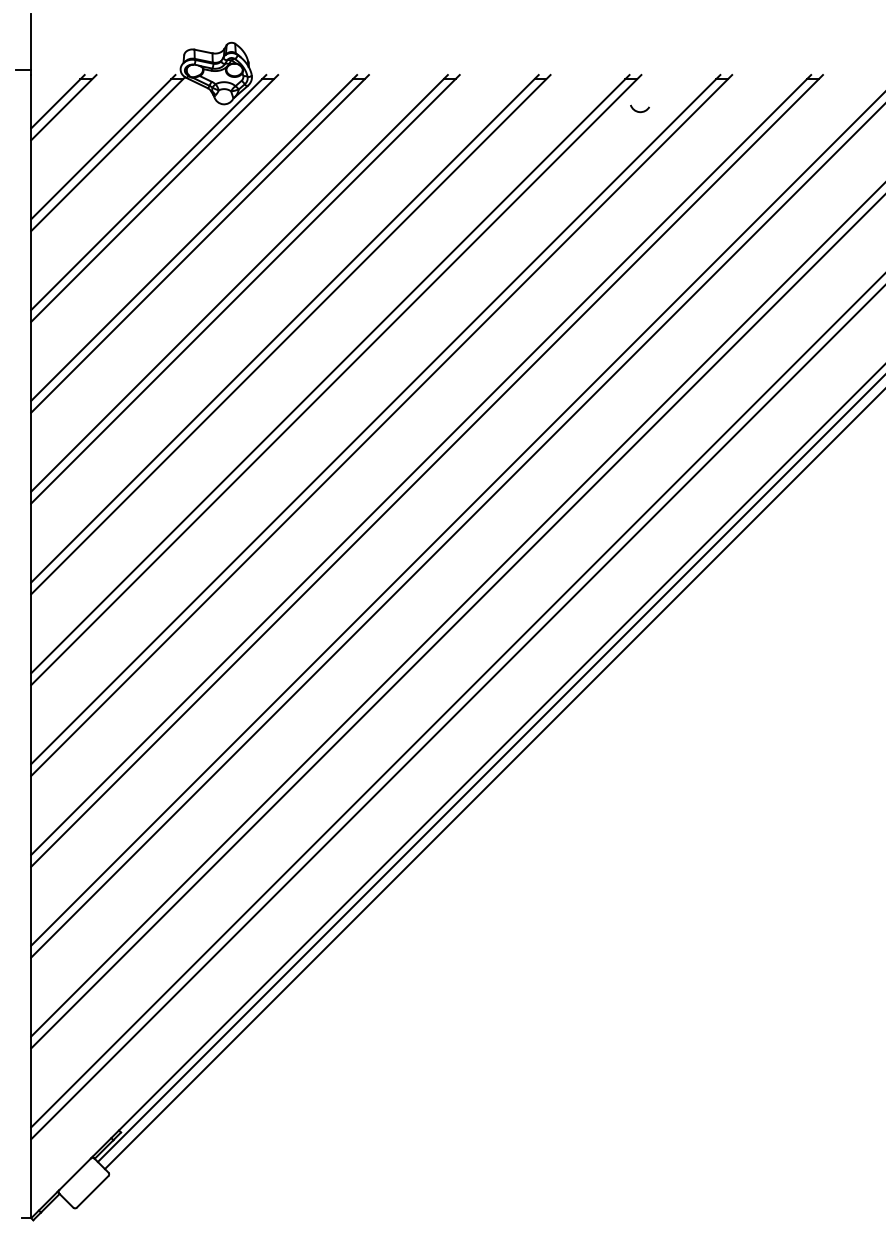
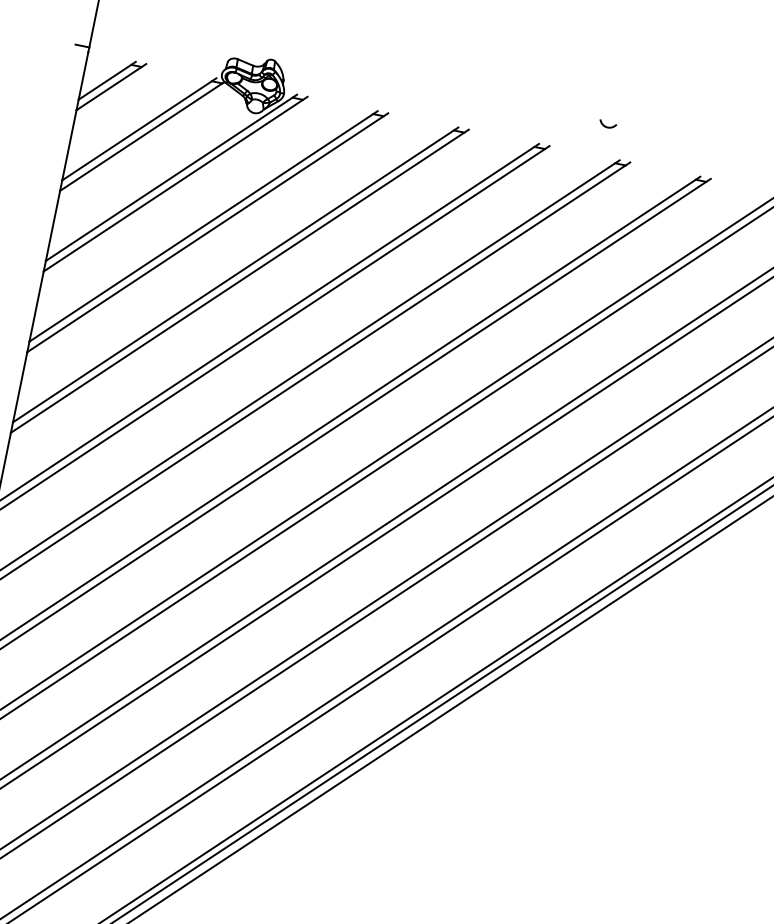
arc: (637, 110) -> (605, 125), moved

